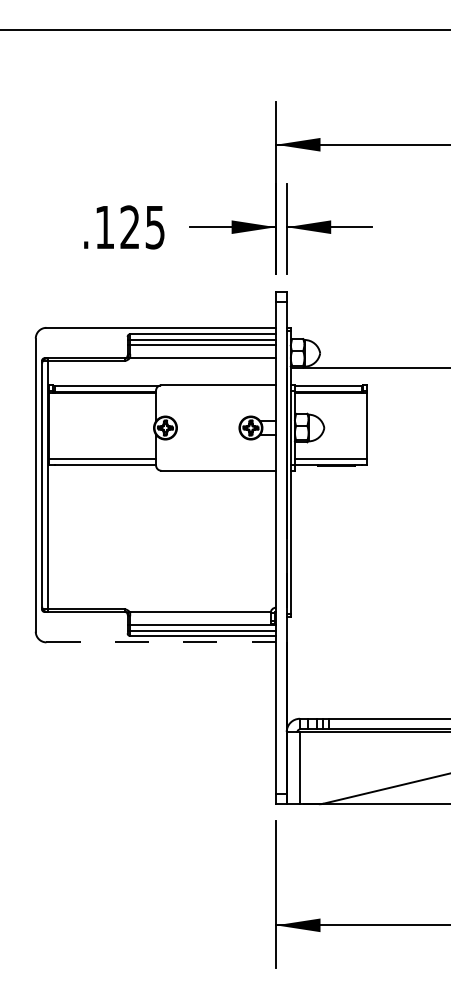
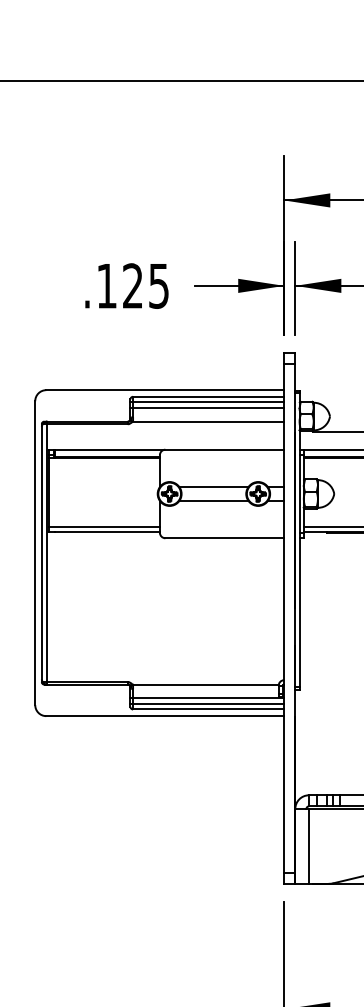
line: (207, 421) -> (213, 487), added
line: (207, 434) -> (213, 500), added
line: (161, 642) -> (165, 716), dashed -> solid

